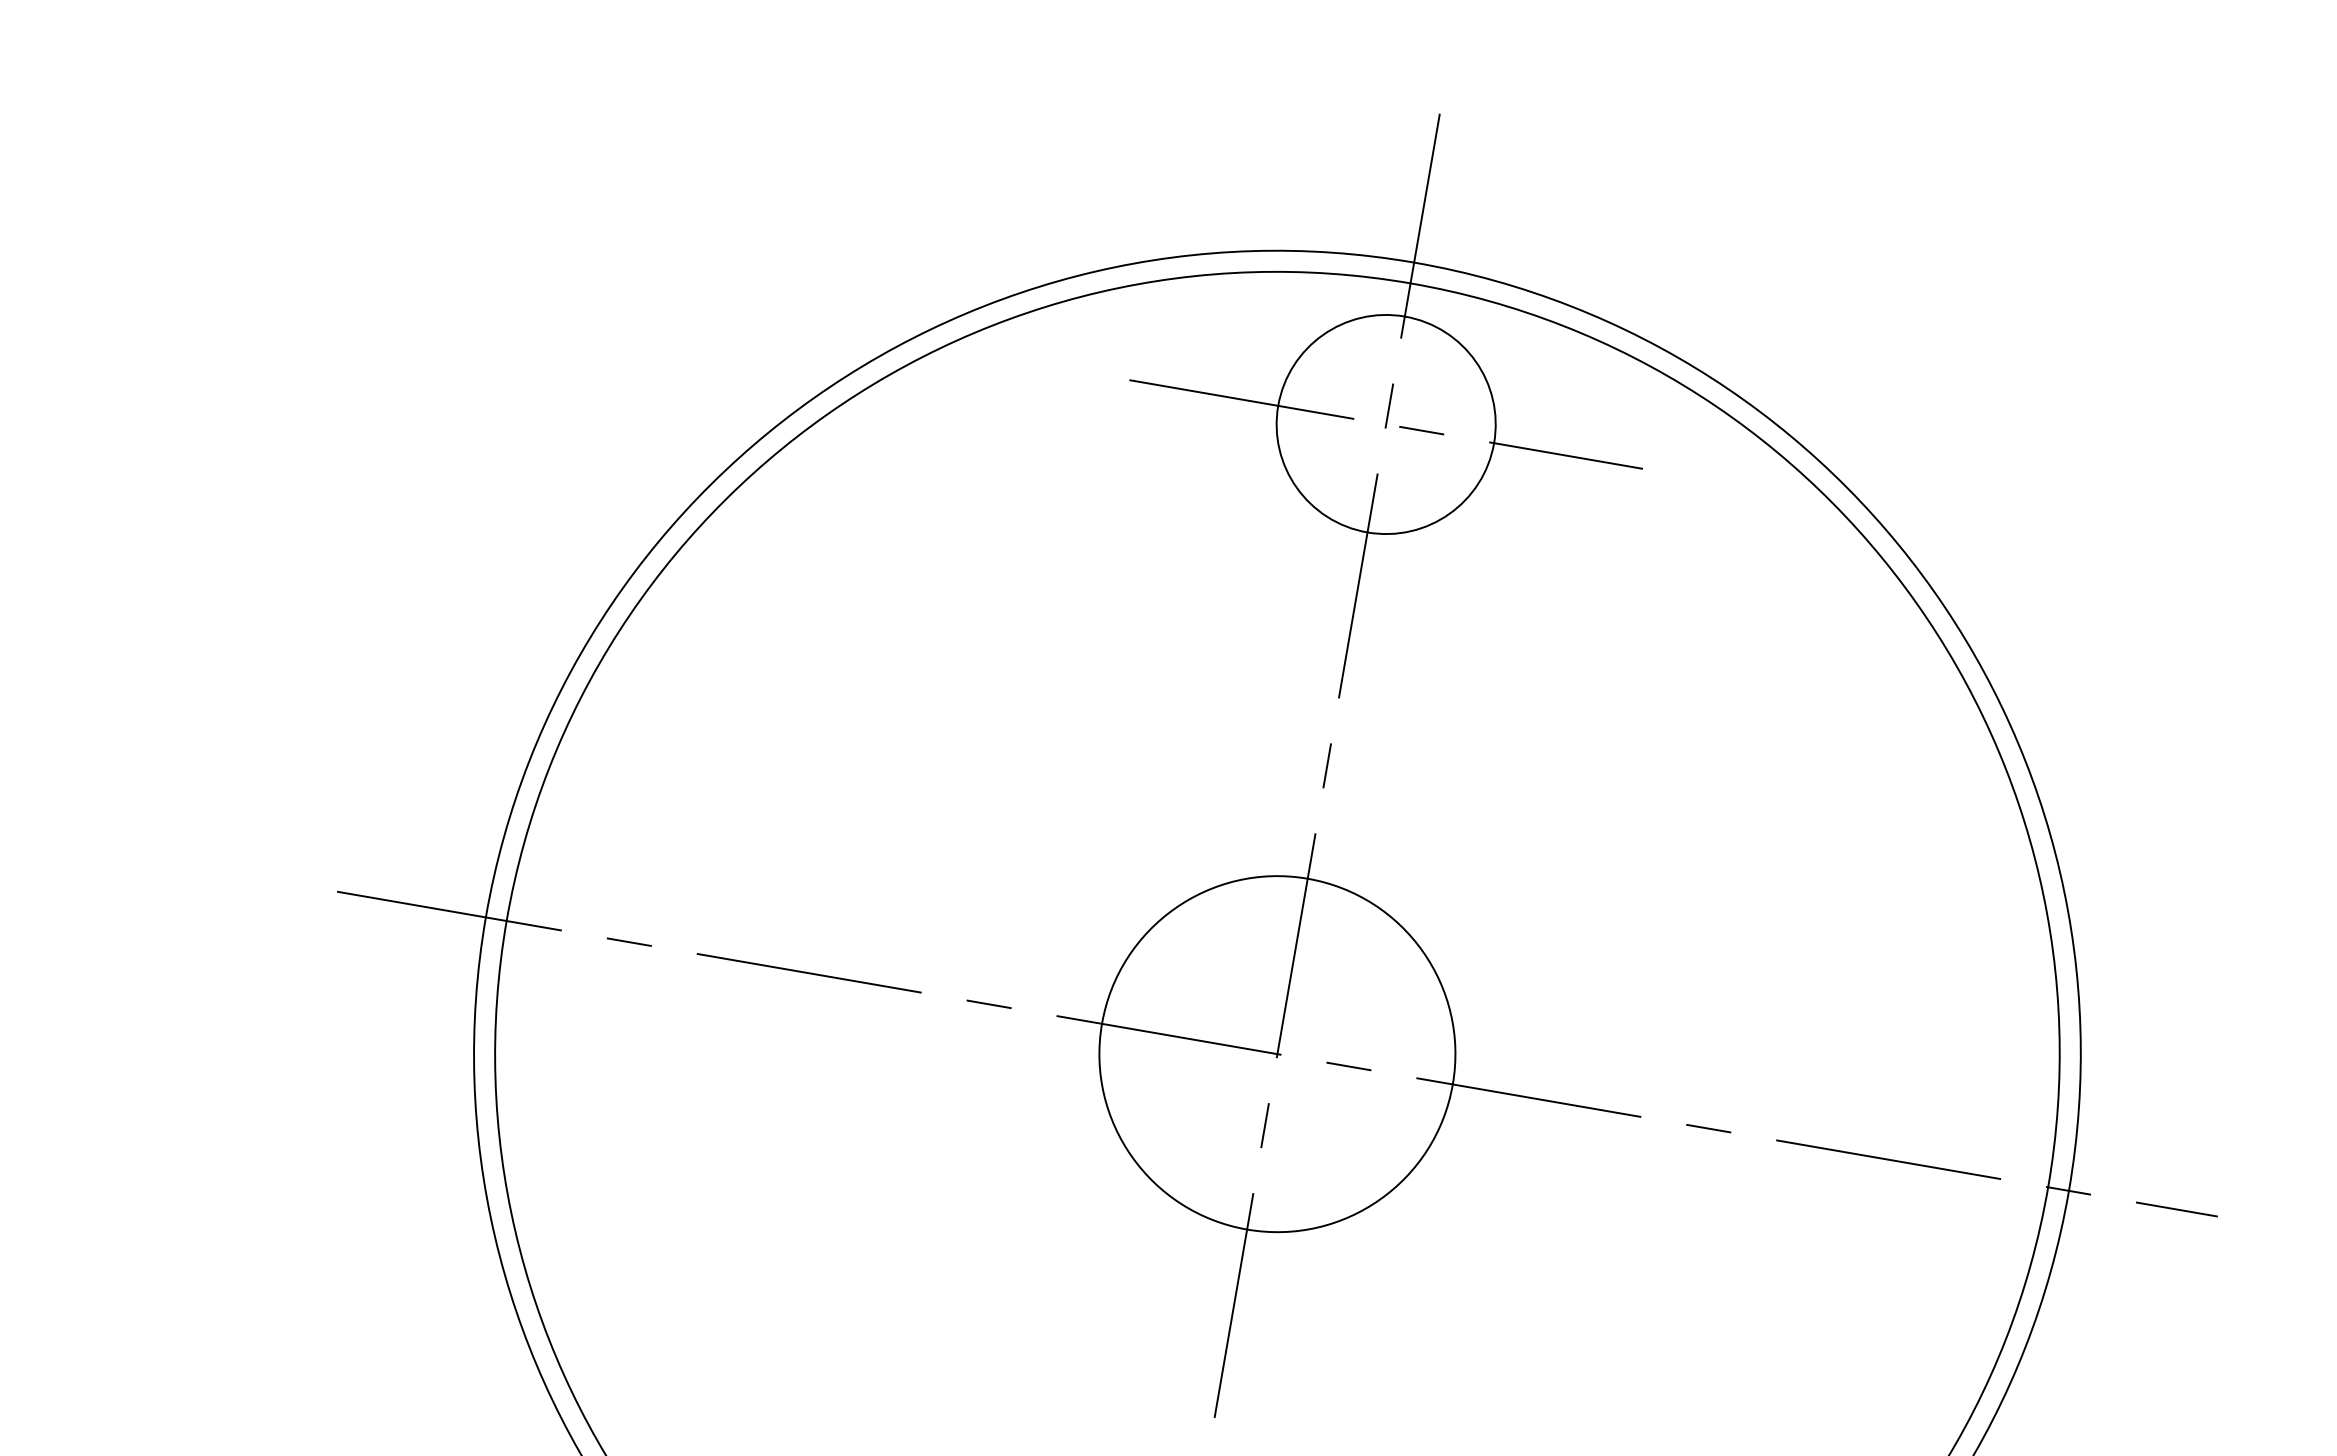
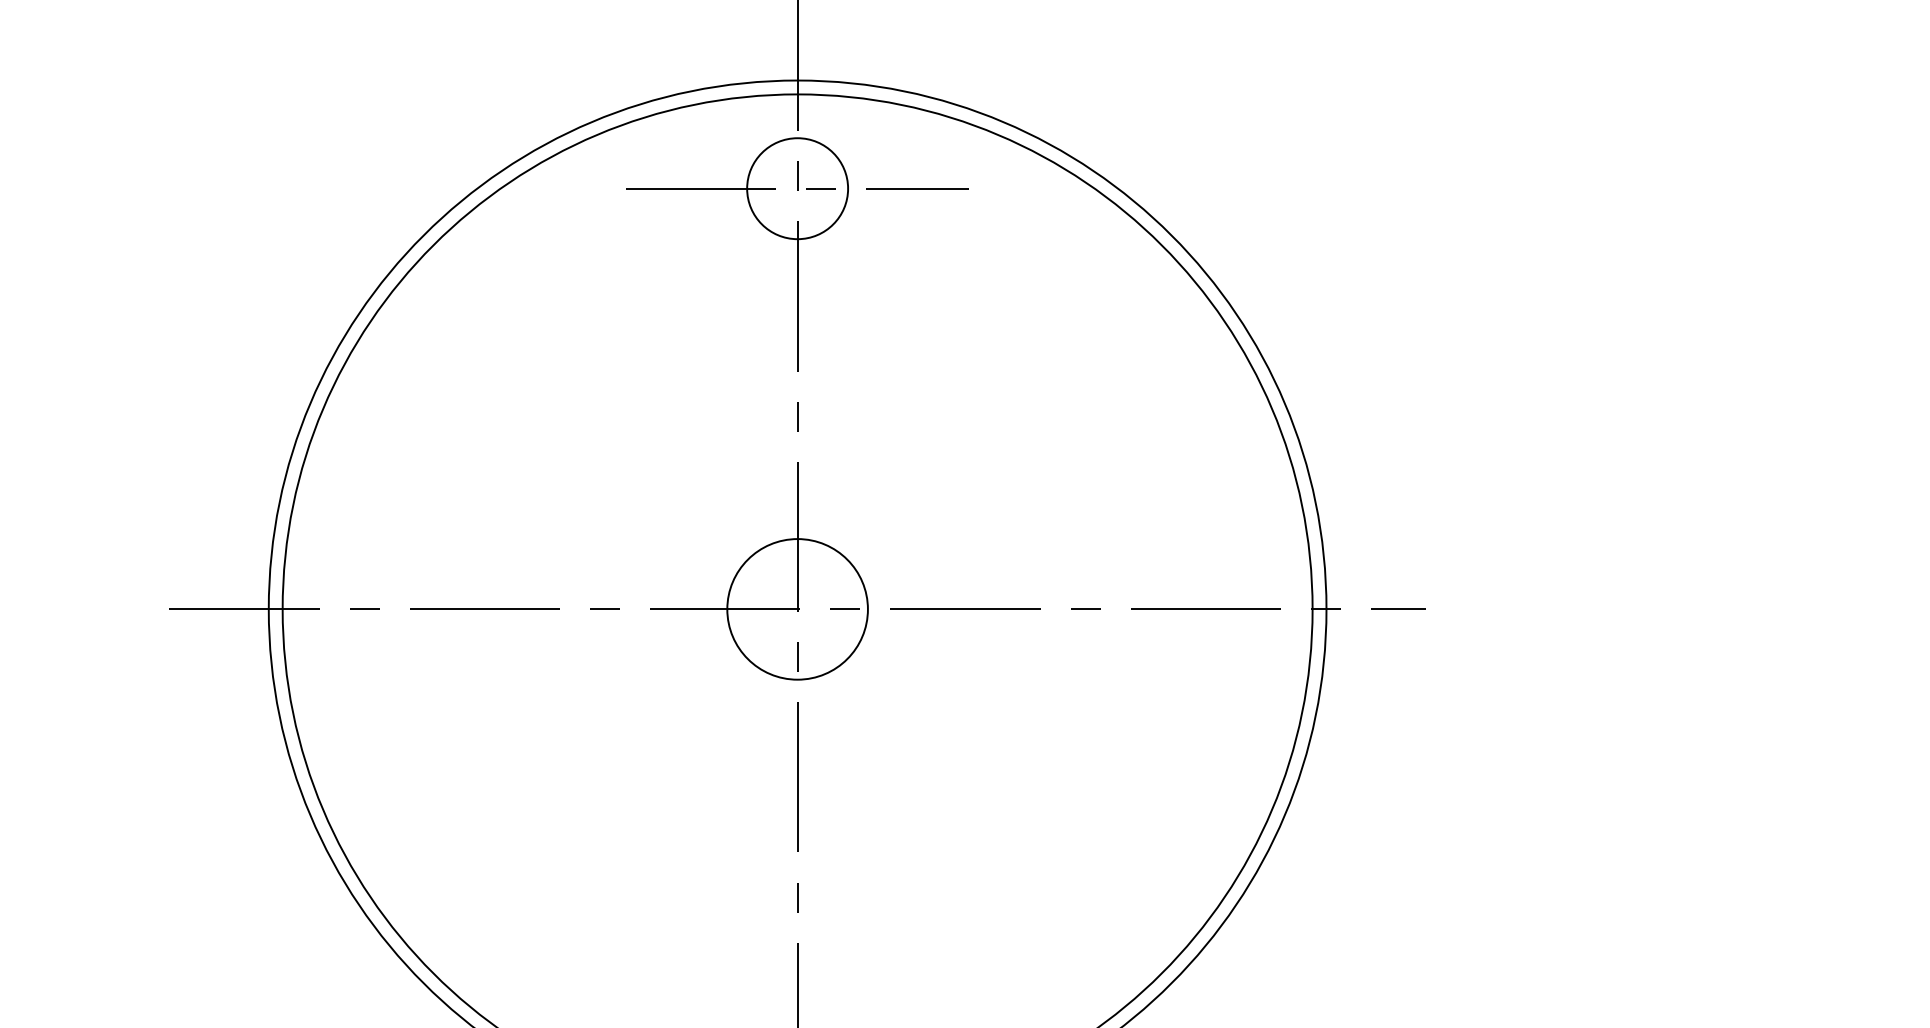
circle: (1386, 424) -> (797, 188), size x0.7
circle: (1277, 1054) -> (797, 609), size x0.6

